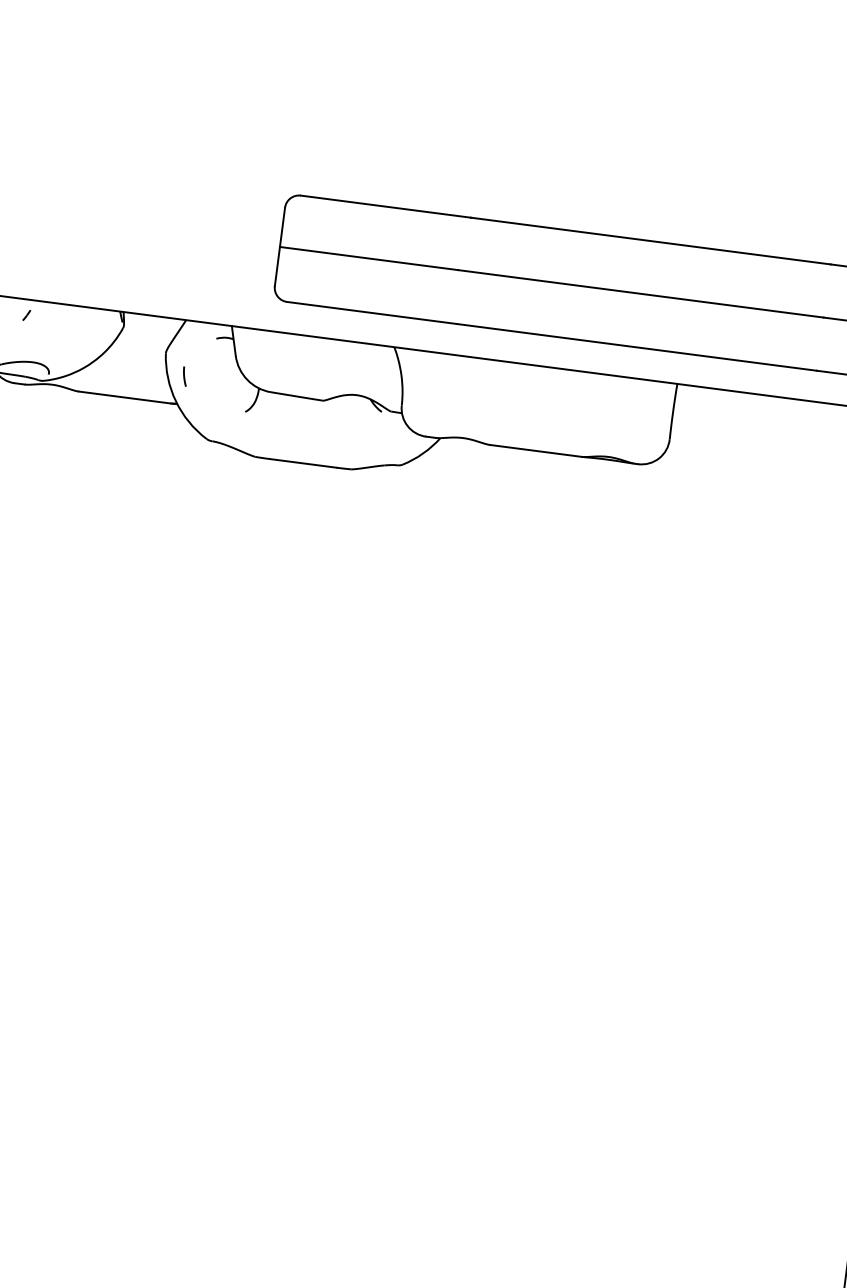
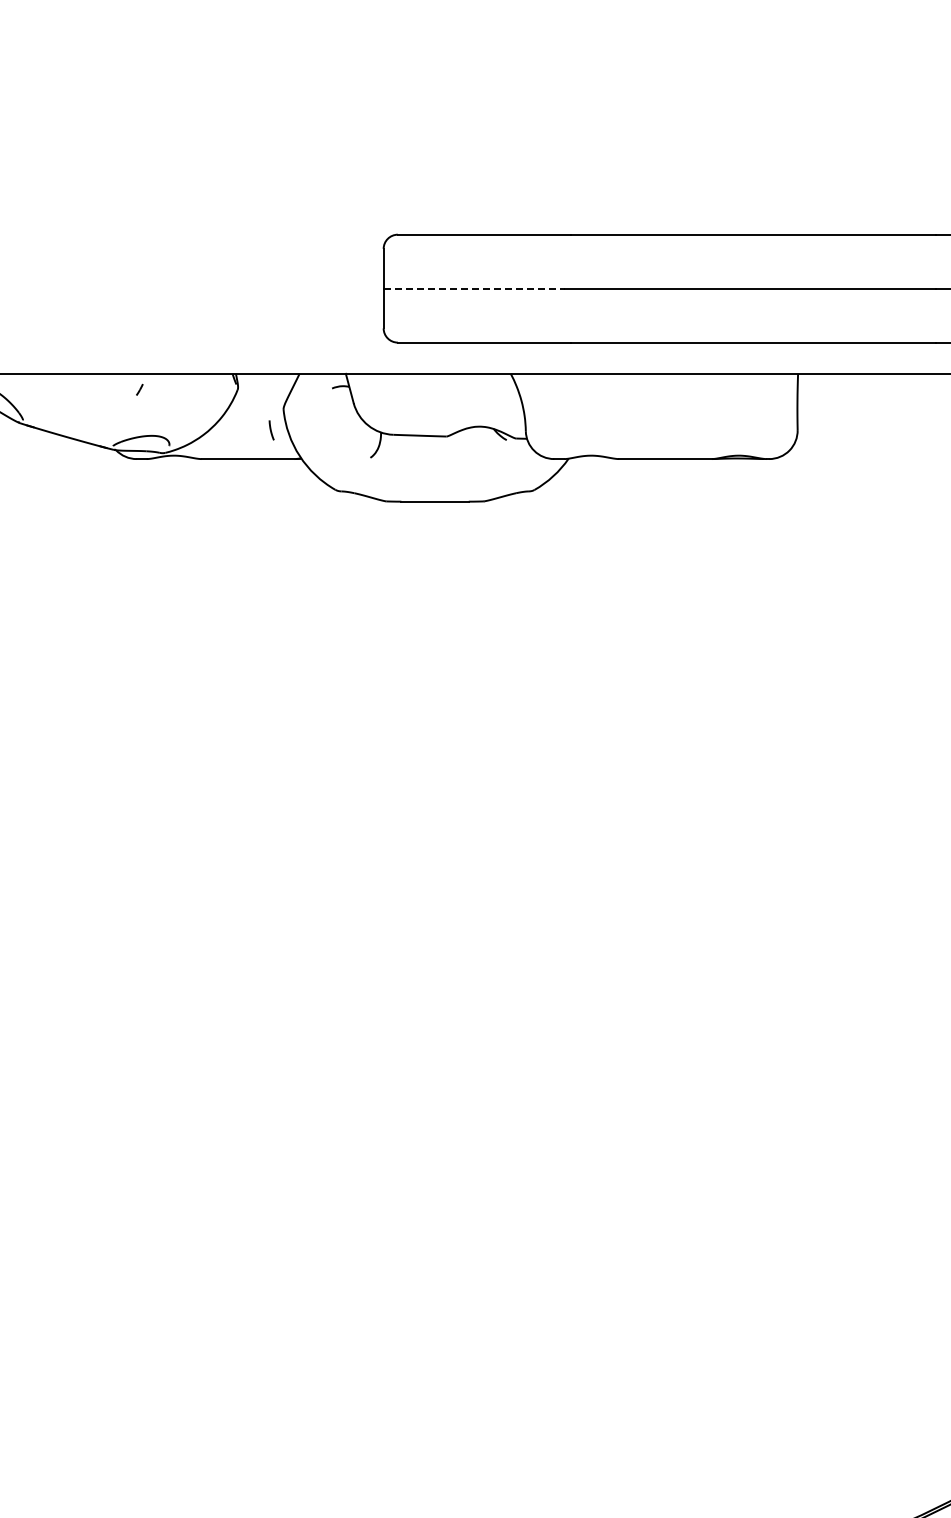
line: (369, 258) -> (474, 288), solid -> dashed
line: (184, 376) -> (271, 430), moved

